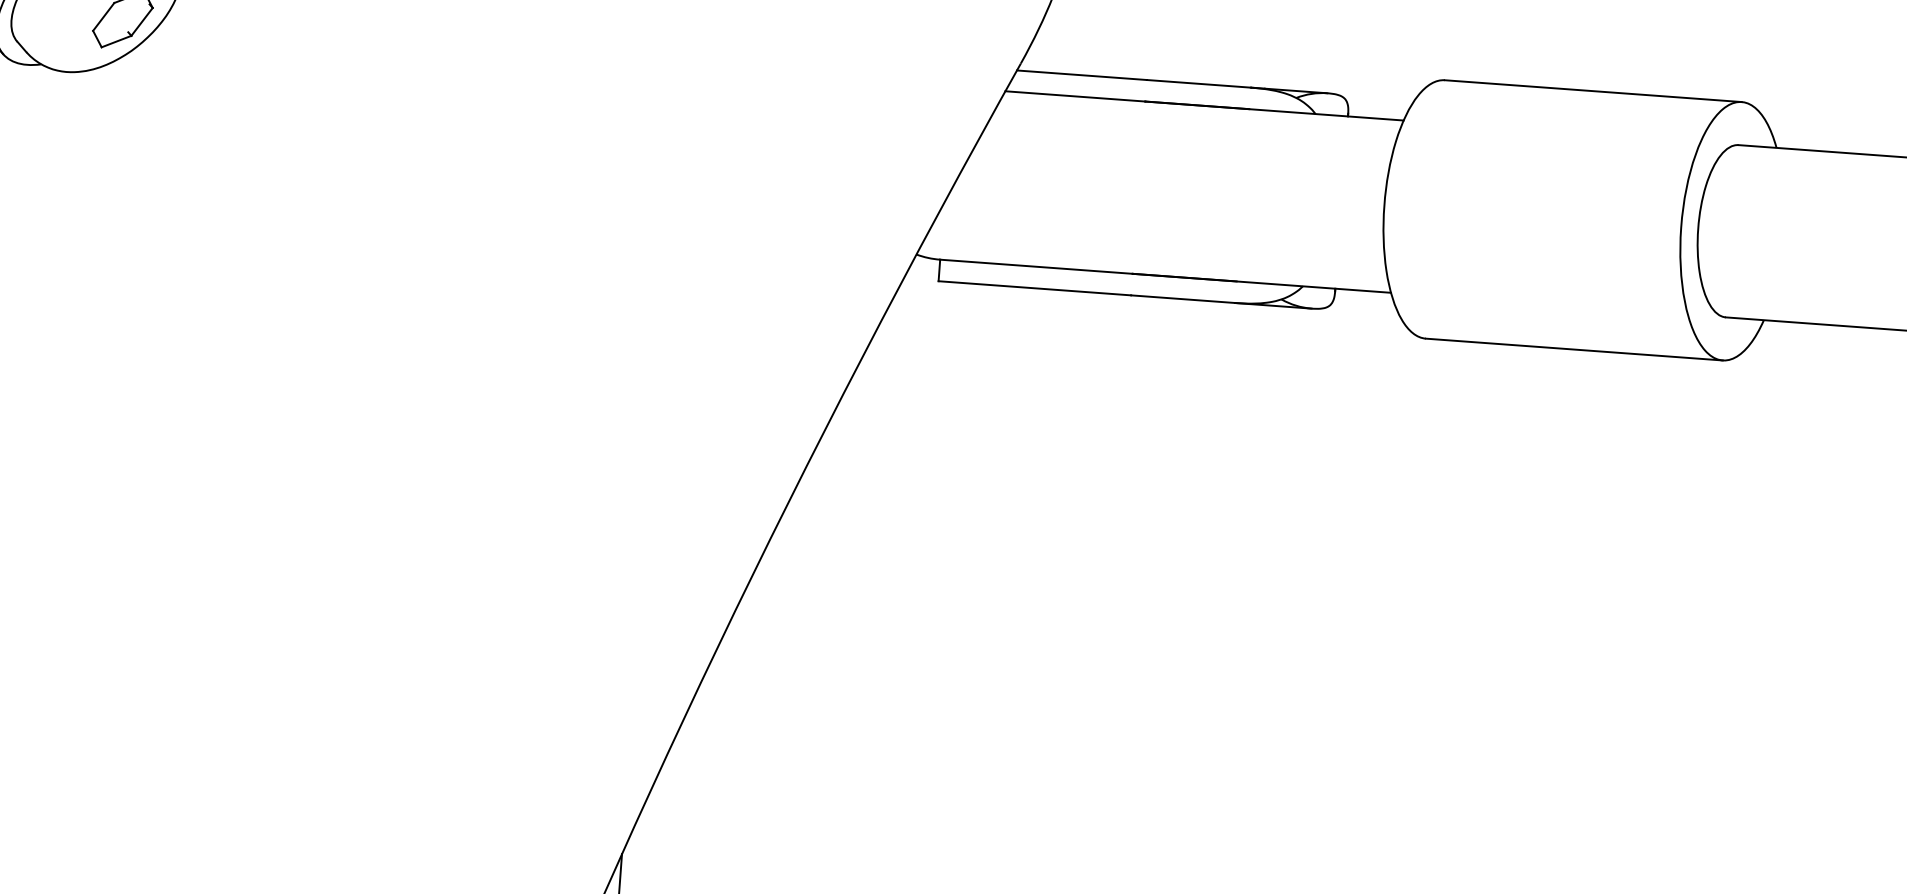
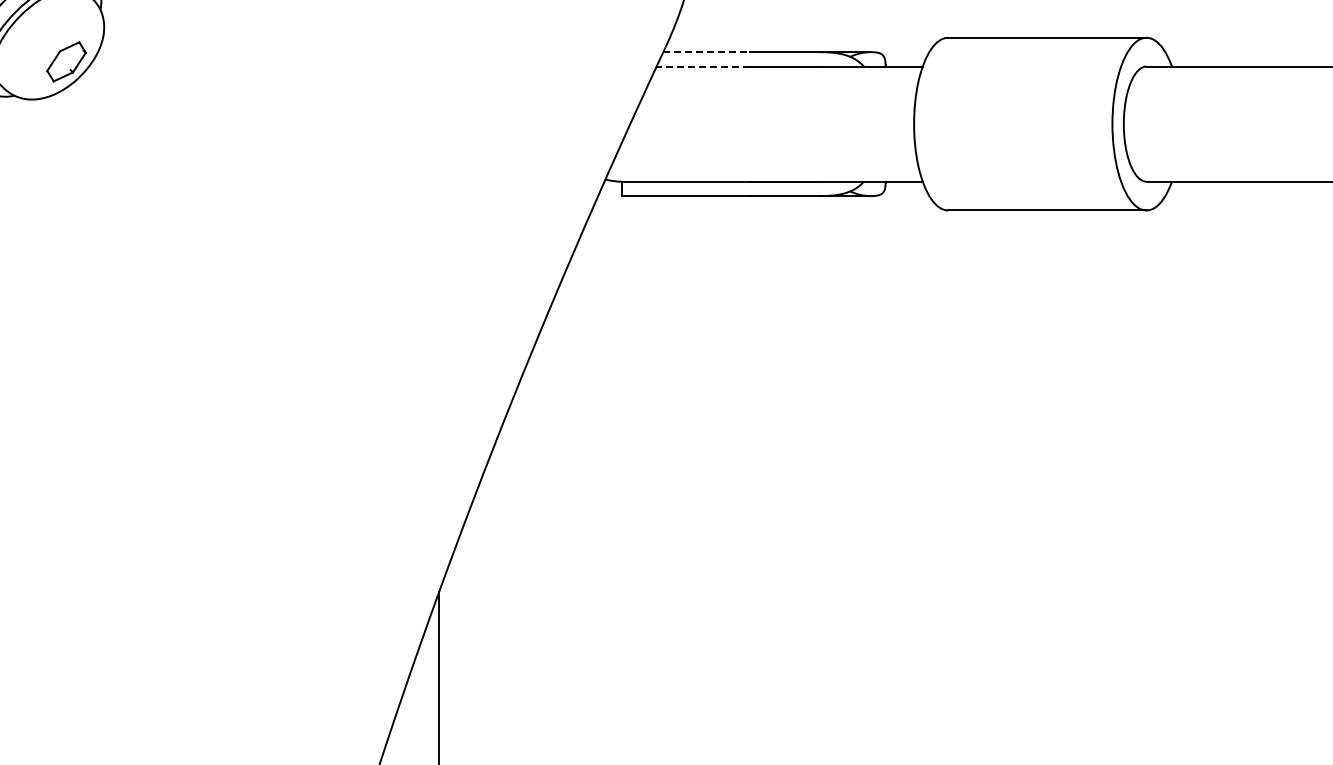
line: (1083, 75) -> (707, 52), solid -> dashed
line: (1075, 96) -> (703, 66), solid -> dashed

